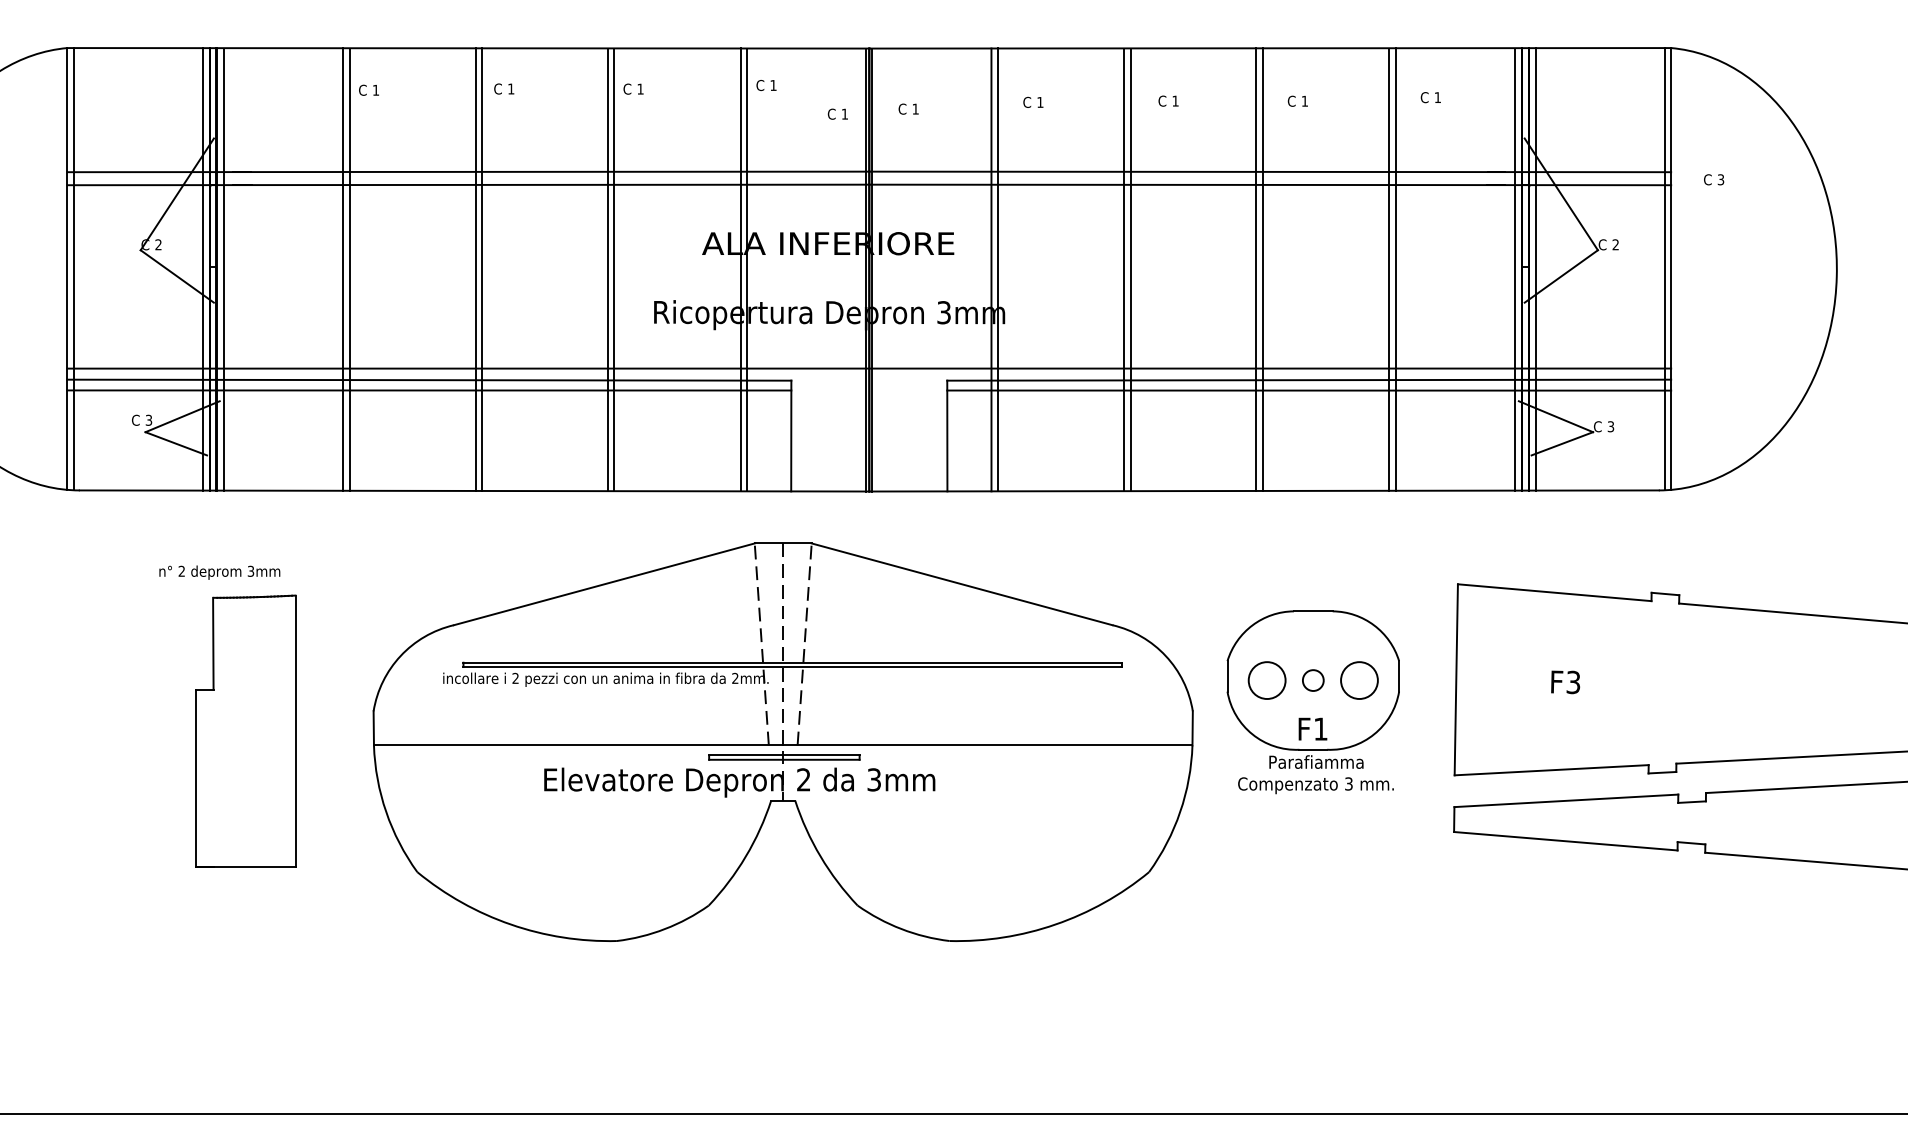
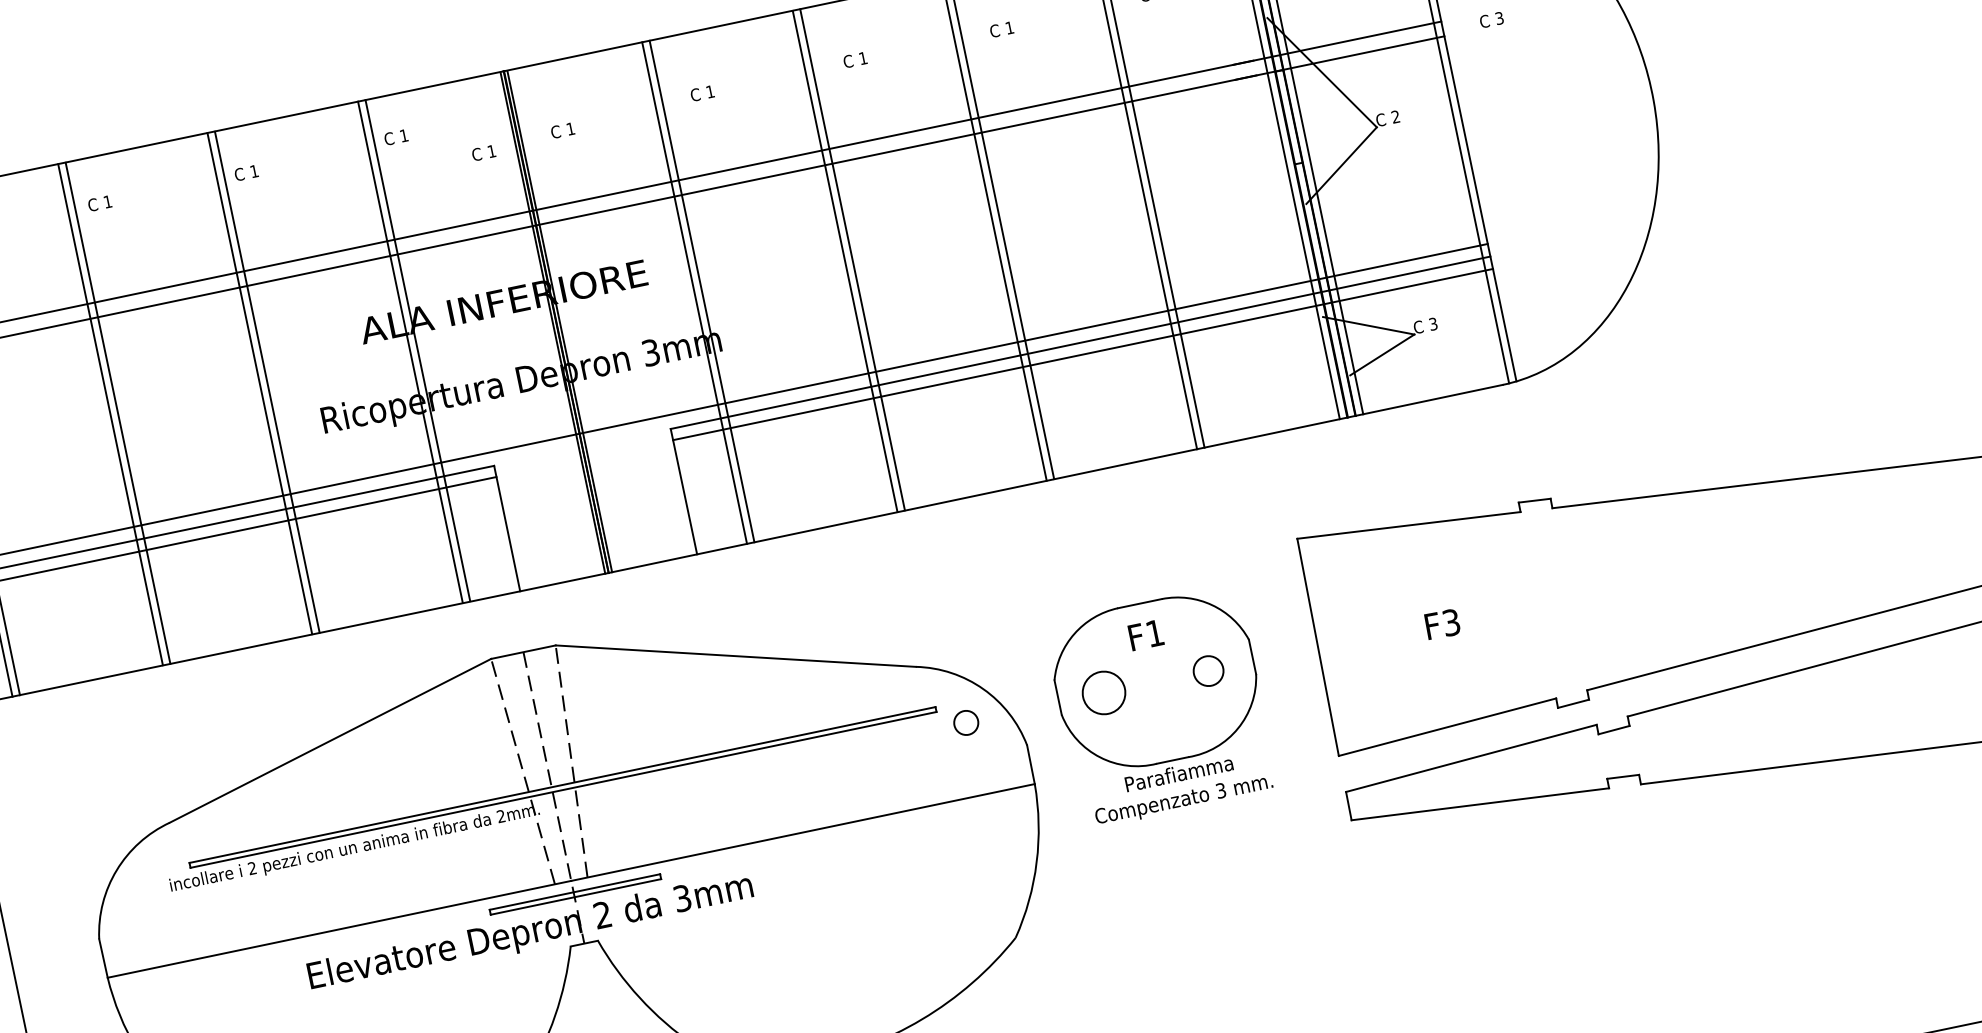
circle: (1313, 680) -> (966, 722), moved
circle: (1359, 680) -> (1208, 671), size x0.7
text: (1312, 728) -> (1145, 634), moved

